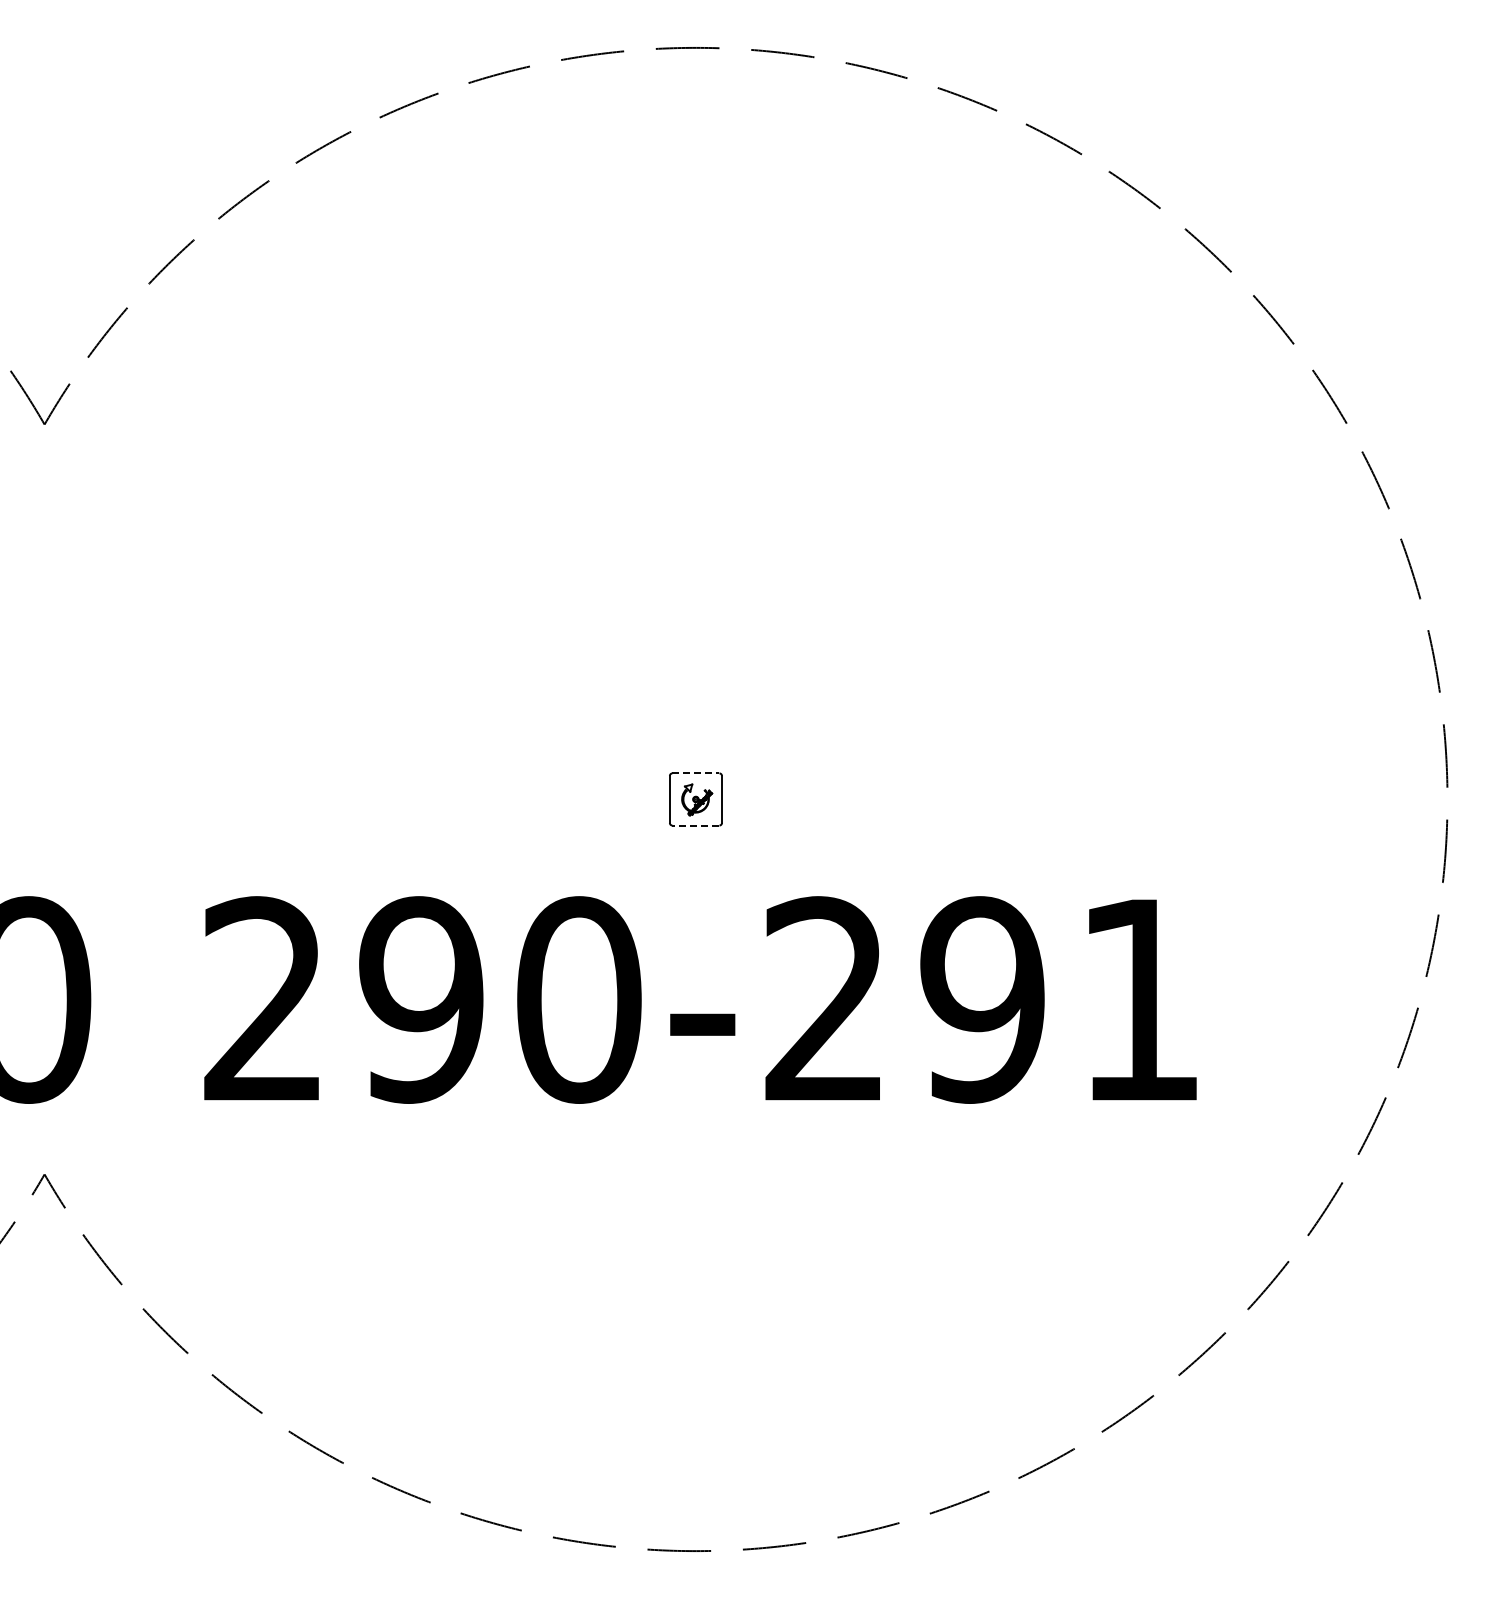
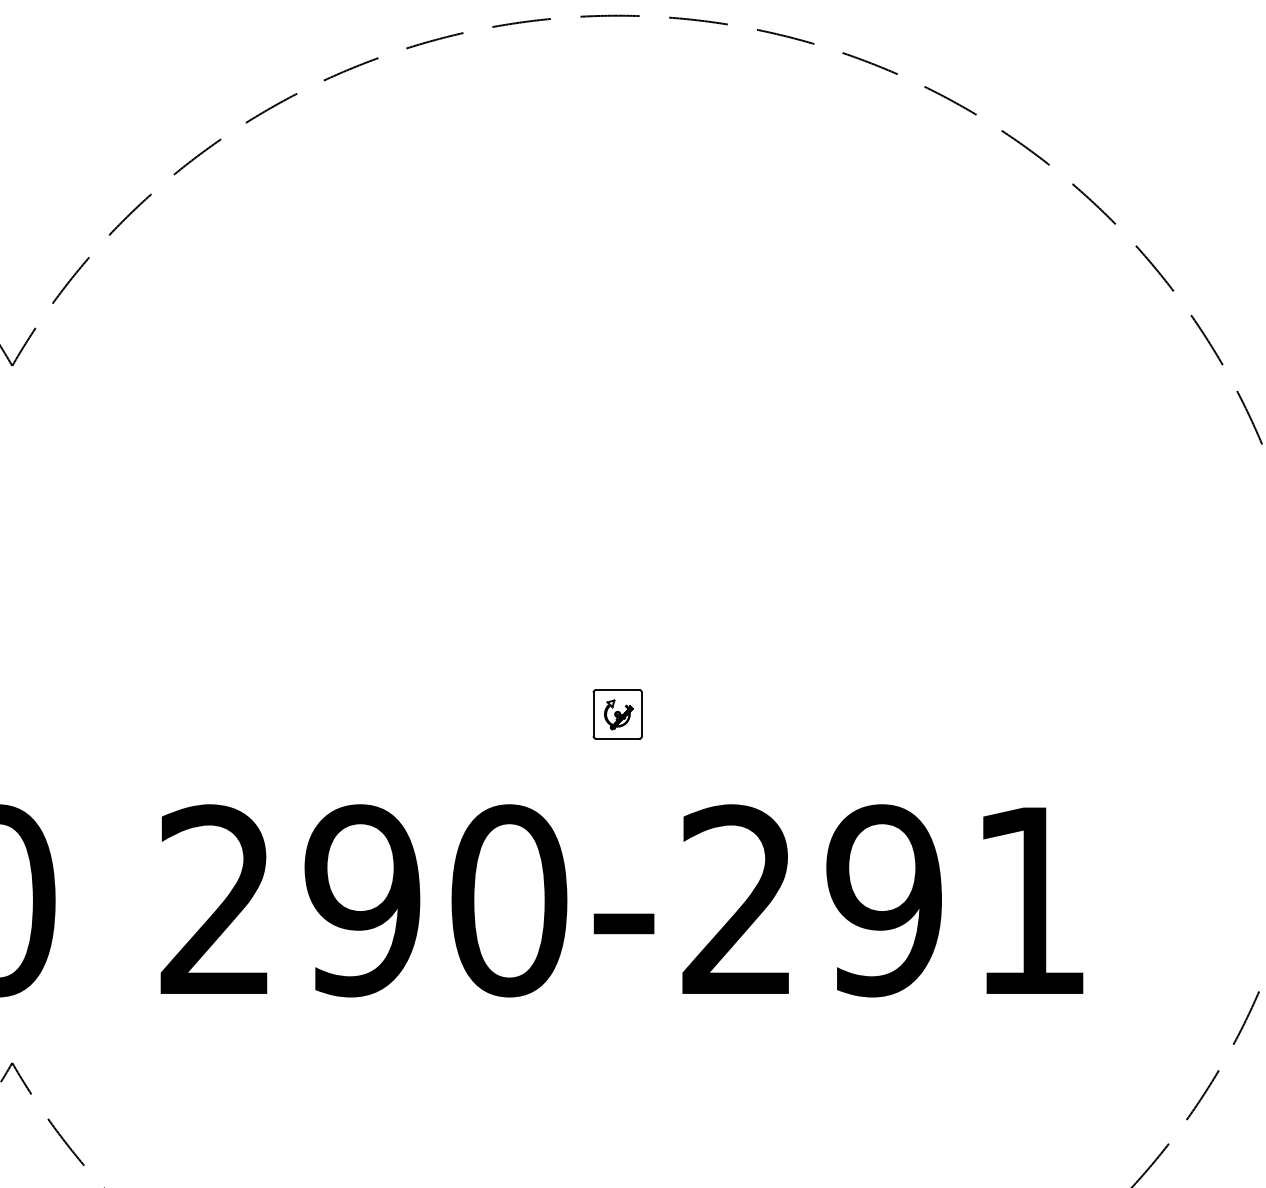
line: (695, 773) -> (617, 690), dashed -> solid
line: (695, 825) -> (617, 738), dashed -> solid

